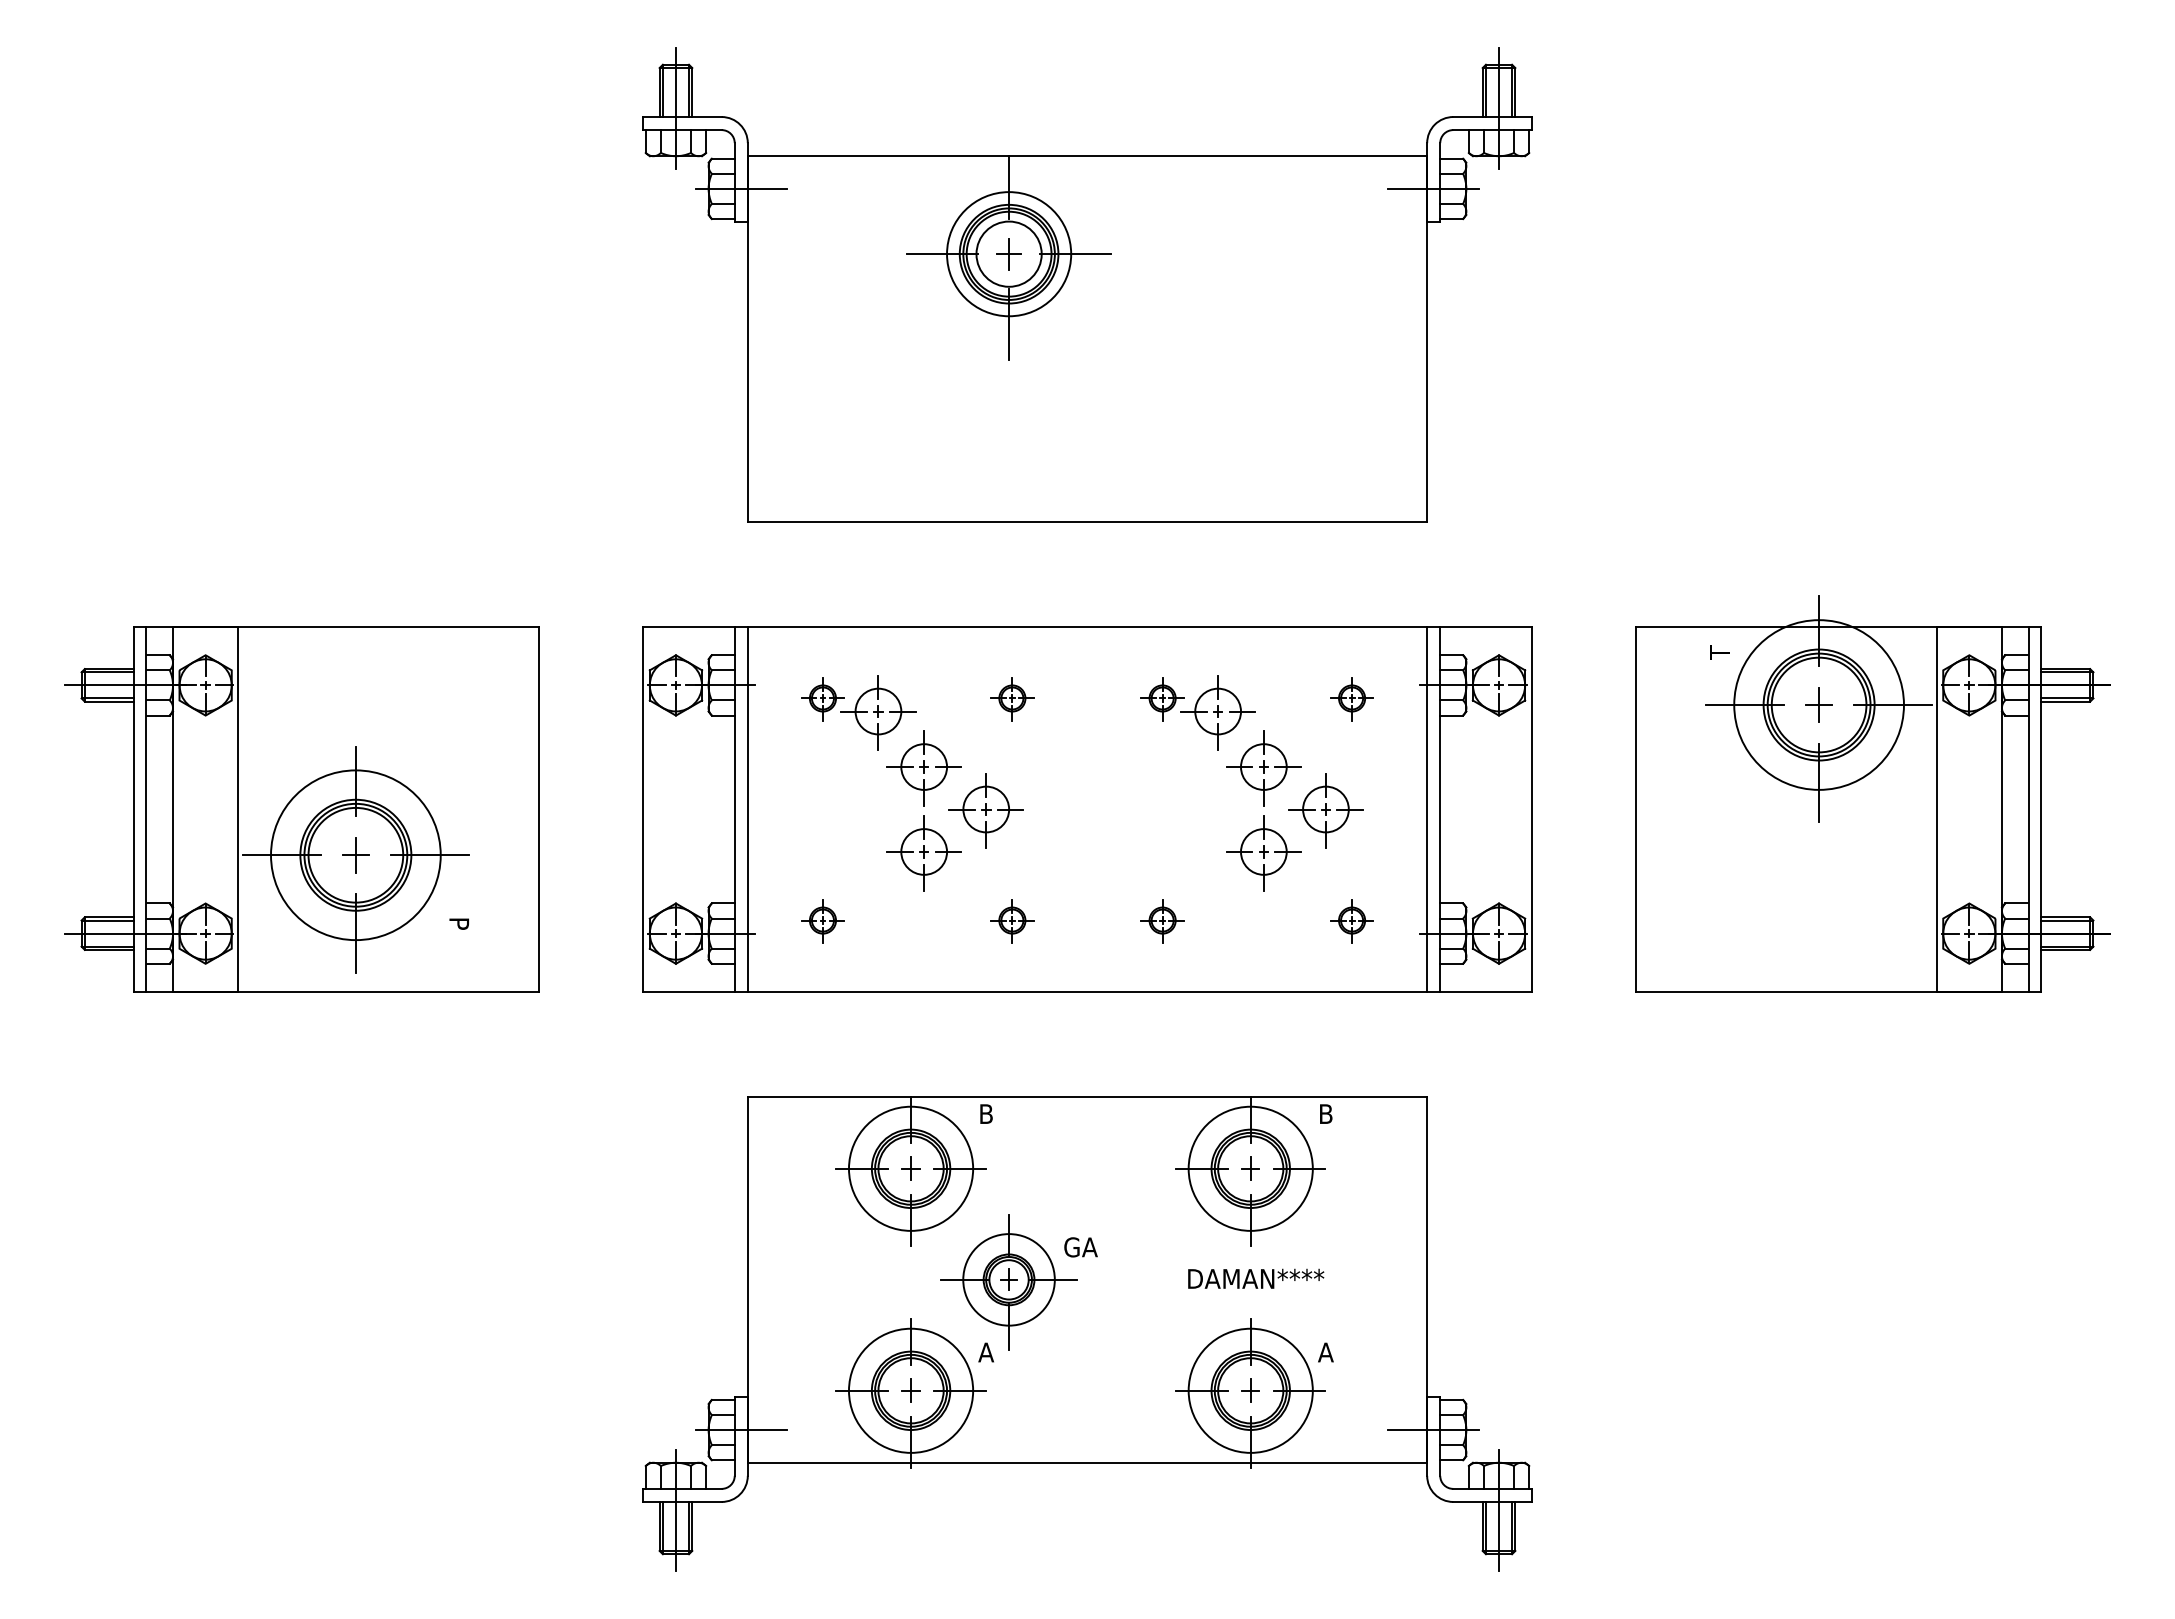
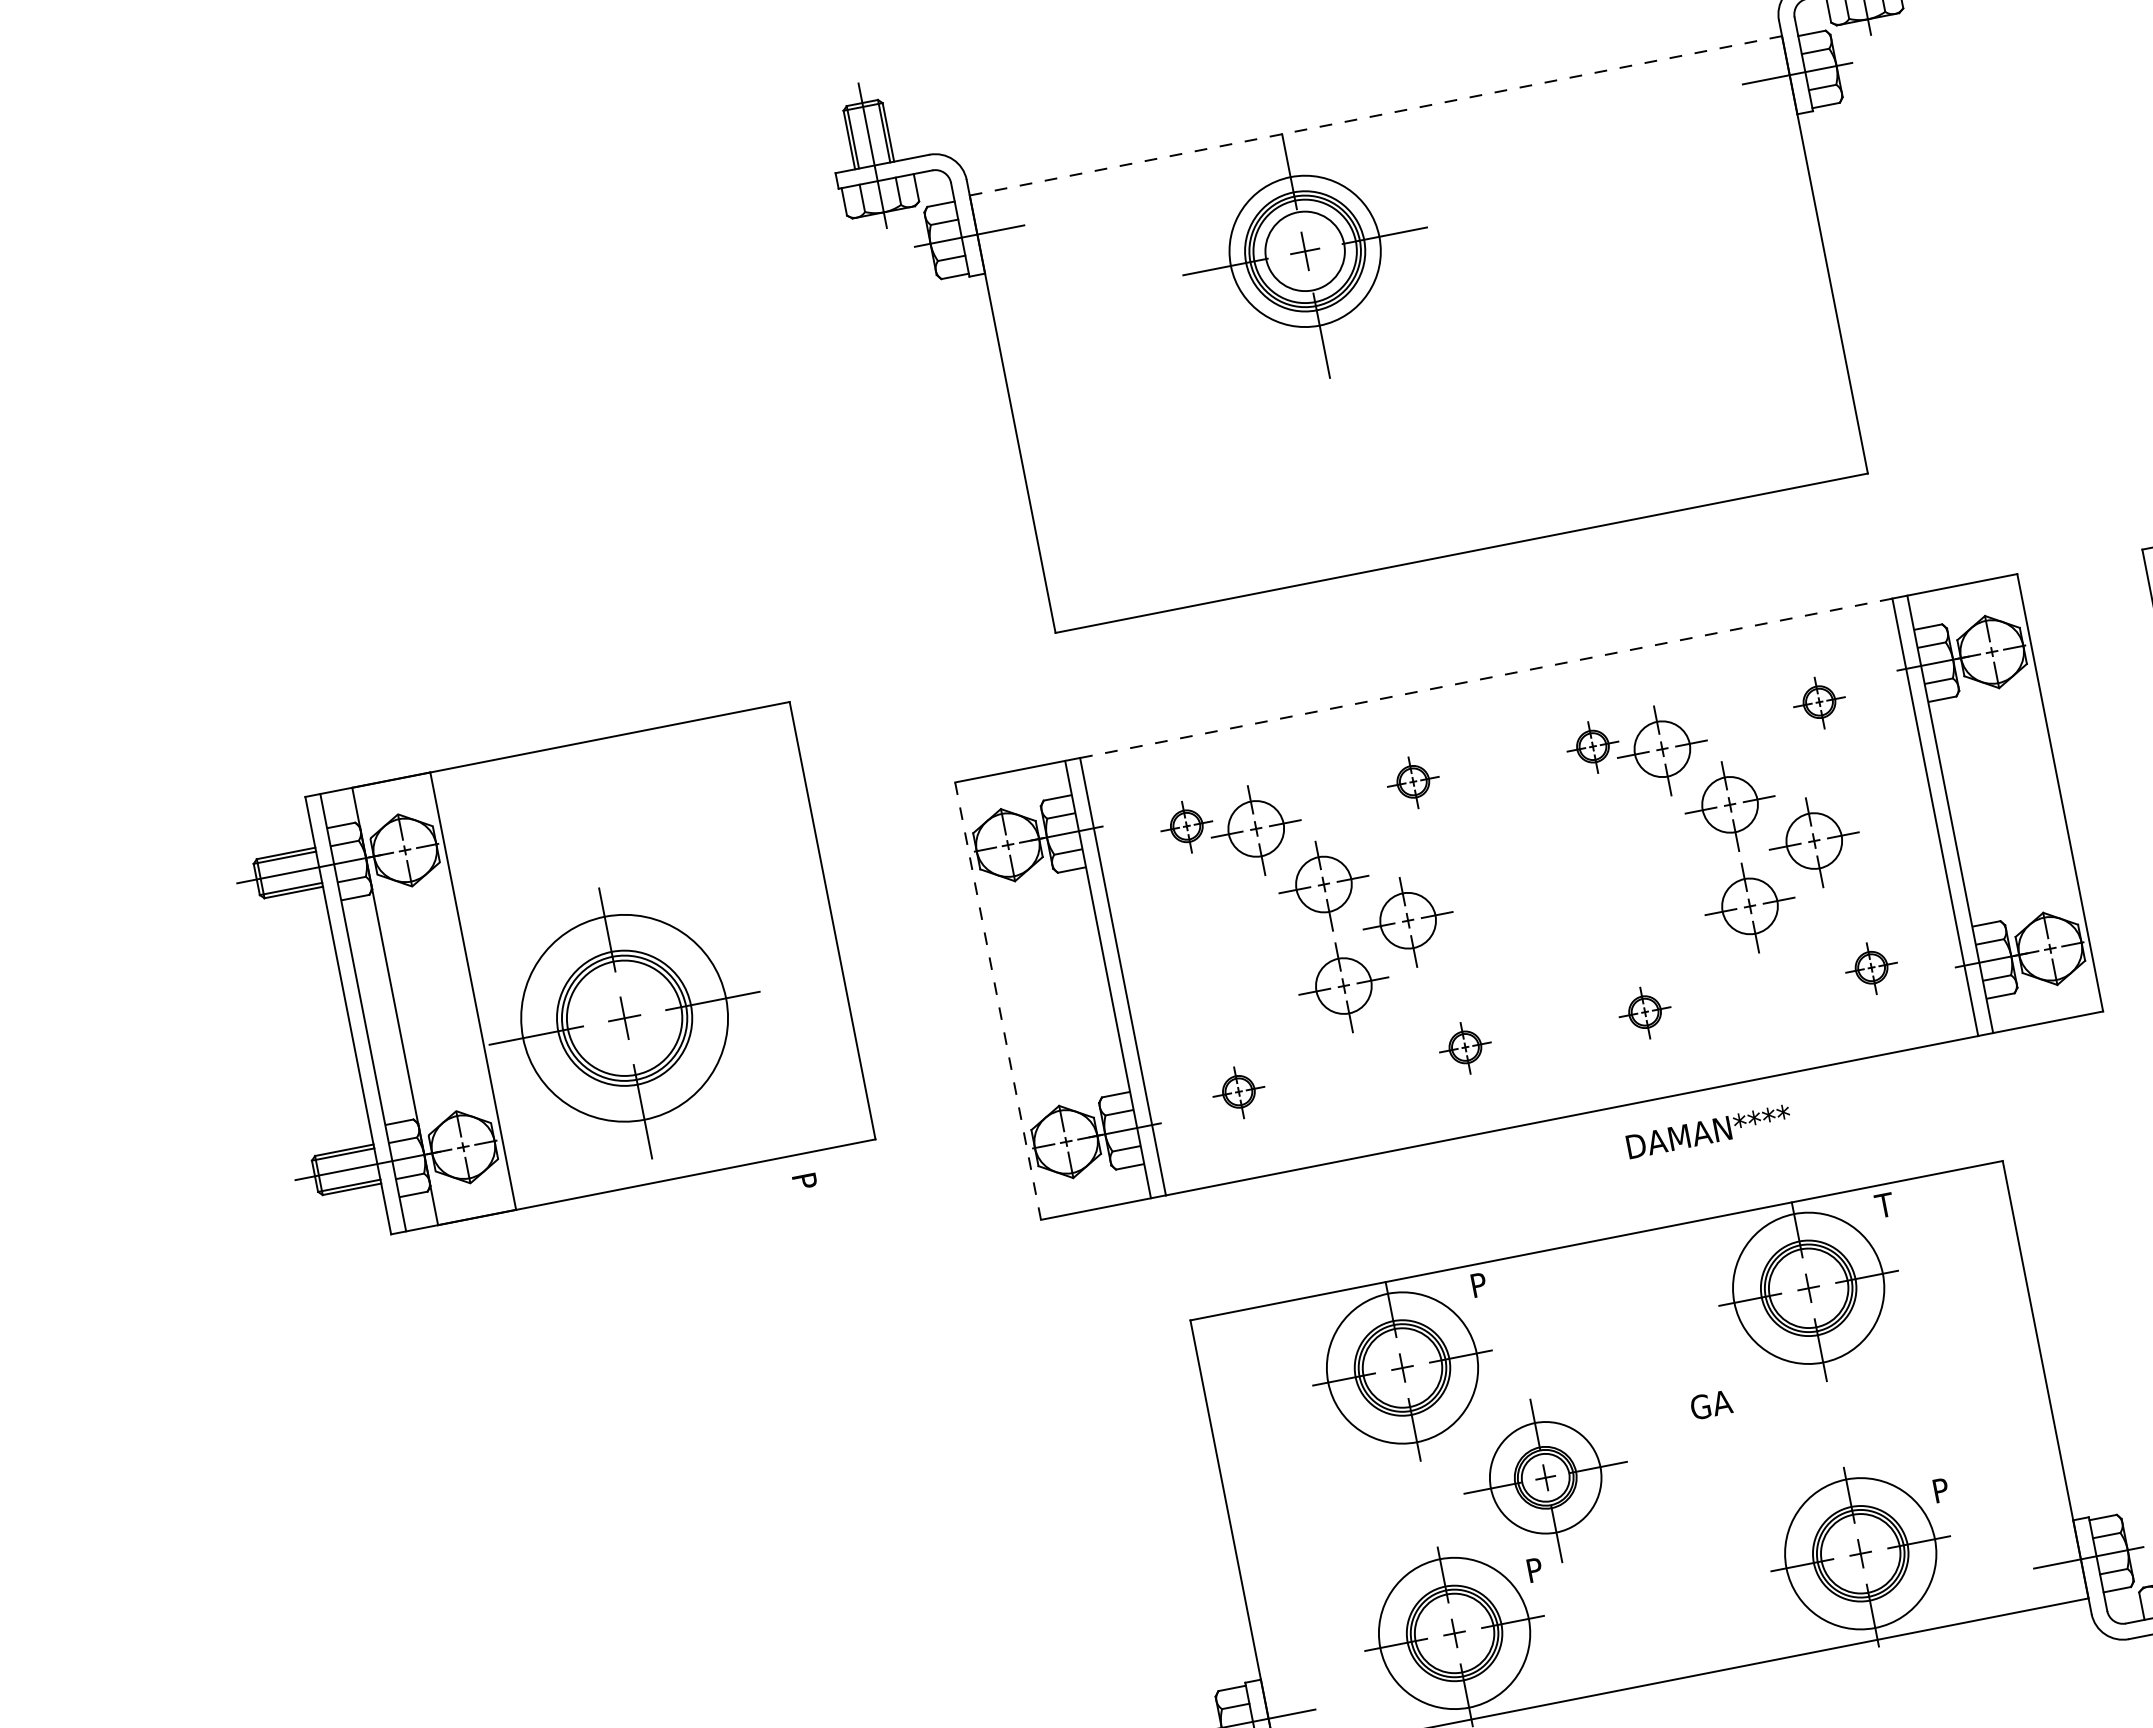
line: (1087, 156) -> (1375, 116), solid -> dashed
line: (1087, 626) -> (1486, 678), solid -> dashed
part: (301, 809) -> (548, 976), moved
line: (643, 809) -> (998, 1001), solid -> dashed
text: (987, 1113) -> (1480, 1283), B -> P
text: (1325, 1113) -> (1885, 1204), B -> T
text: (1080, 1247) -> (1710, 1405), moved
text: (1256, 1278) -> (1709, 1131), moved
text: (986, 1352) -> (1535, 1569), A -> P
text: (1325, 1352) -> (1941, 1490), A -> P

